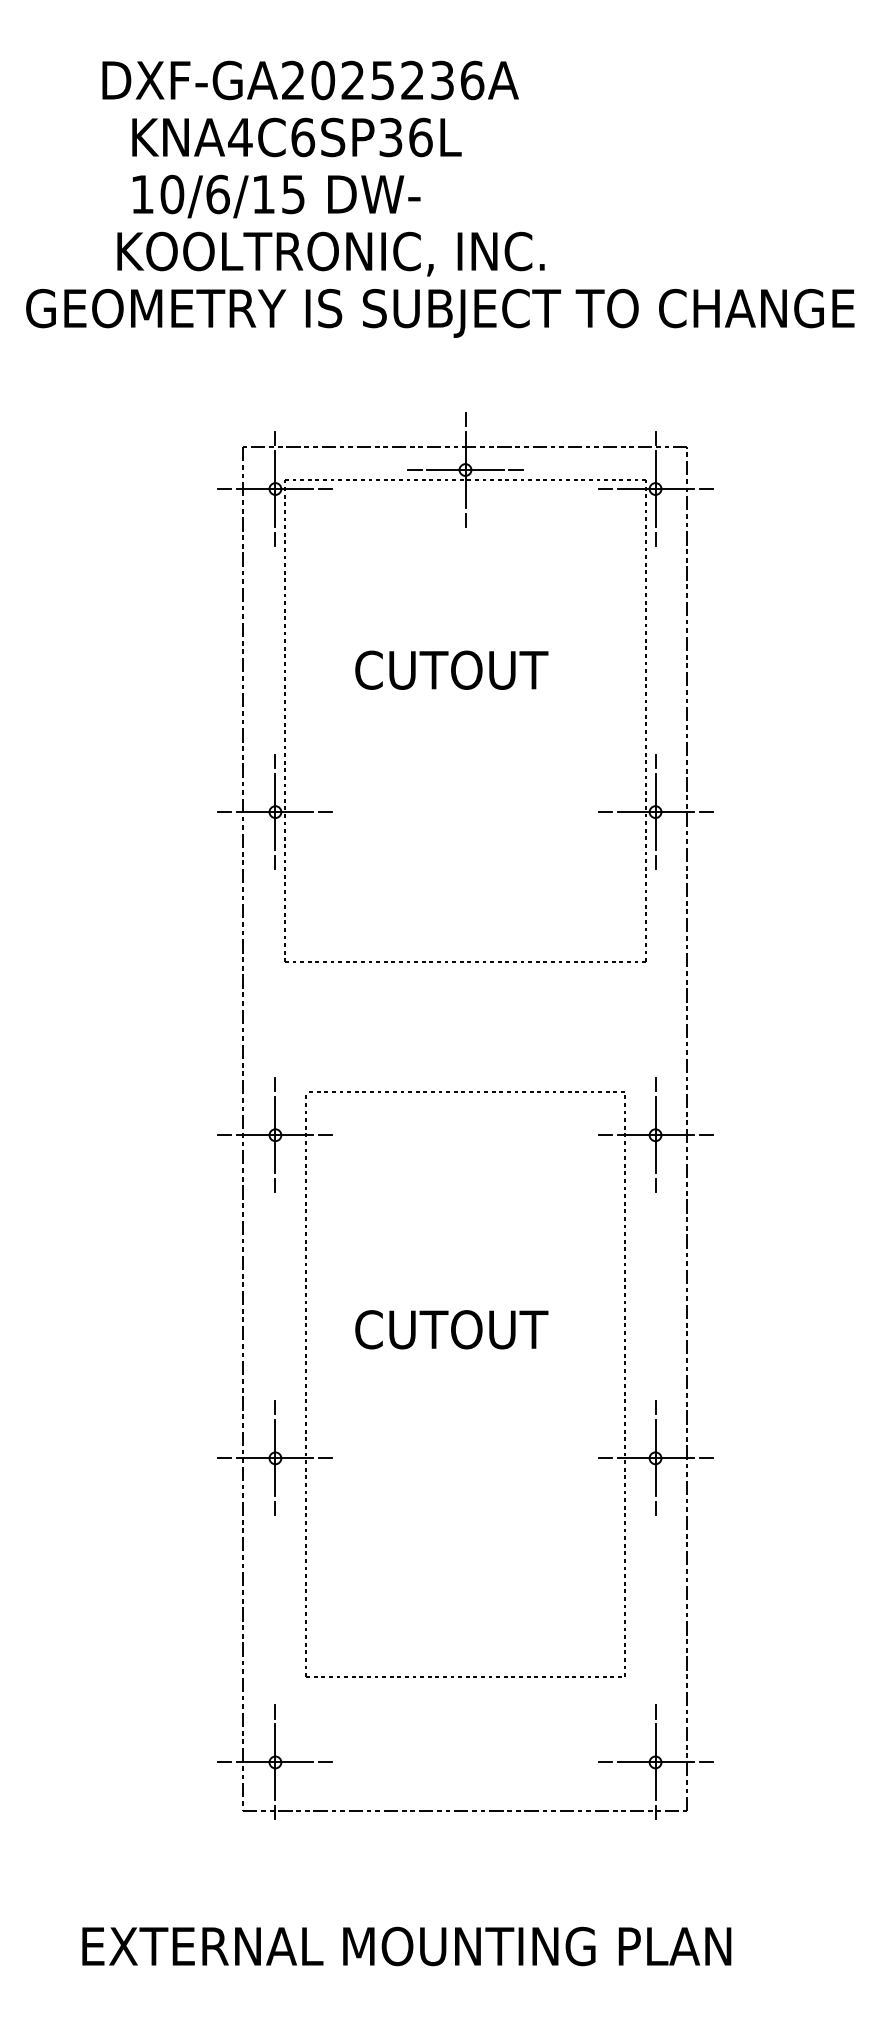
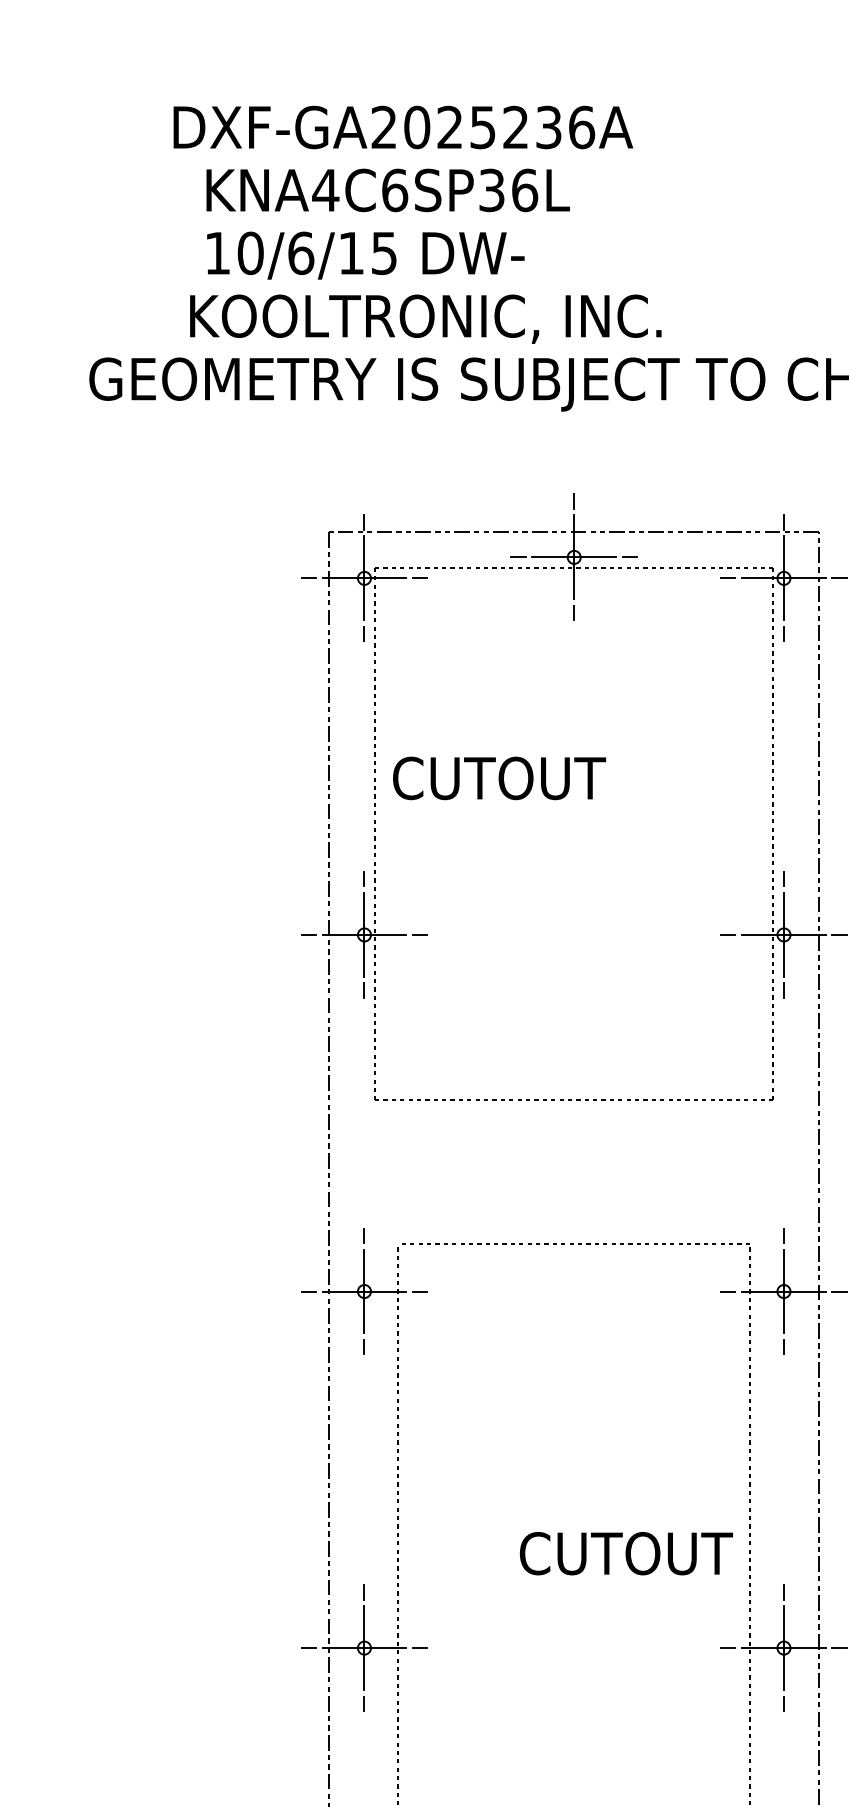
text: (451, 669) -> (499, 777), moved
text: (451, 1329) -> (626, 1553), moved

